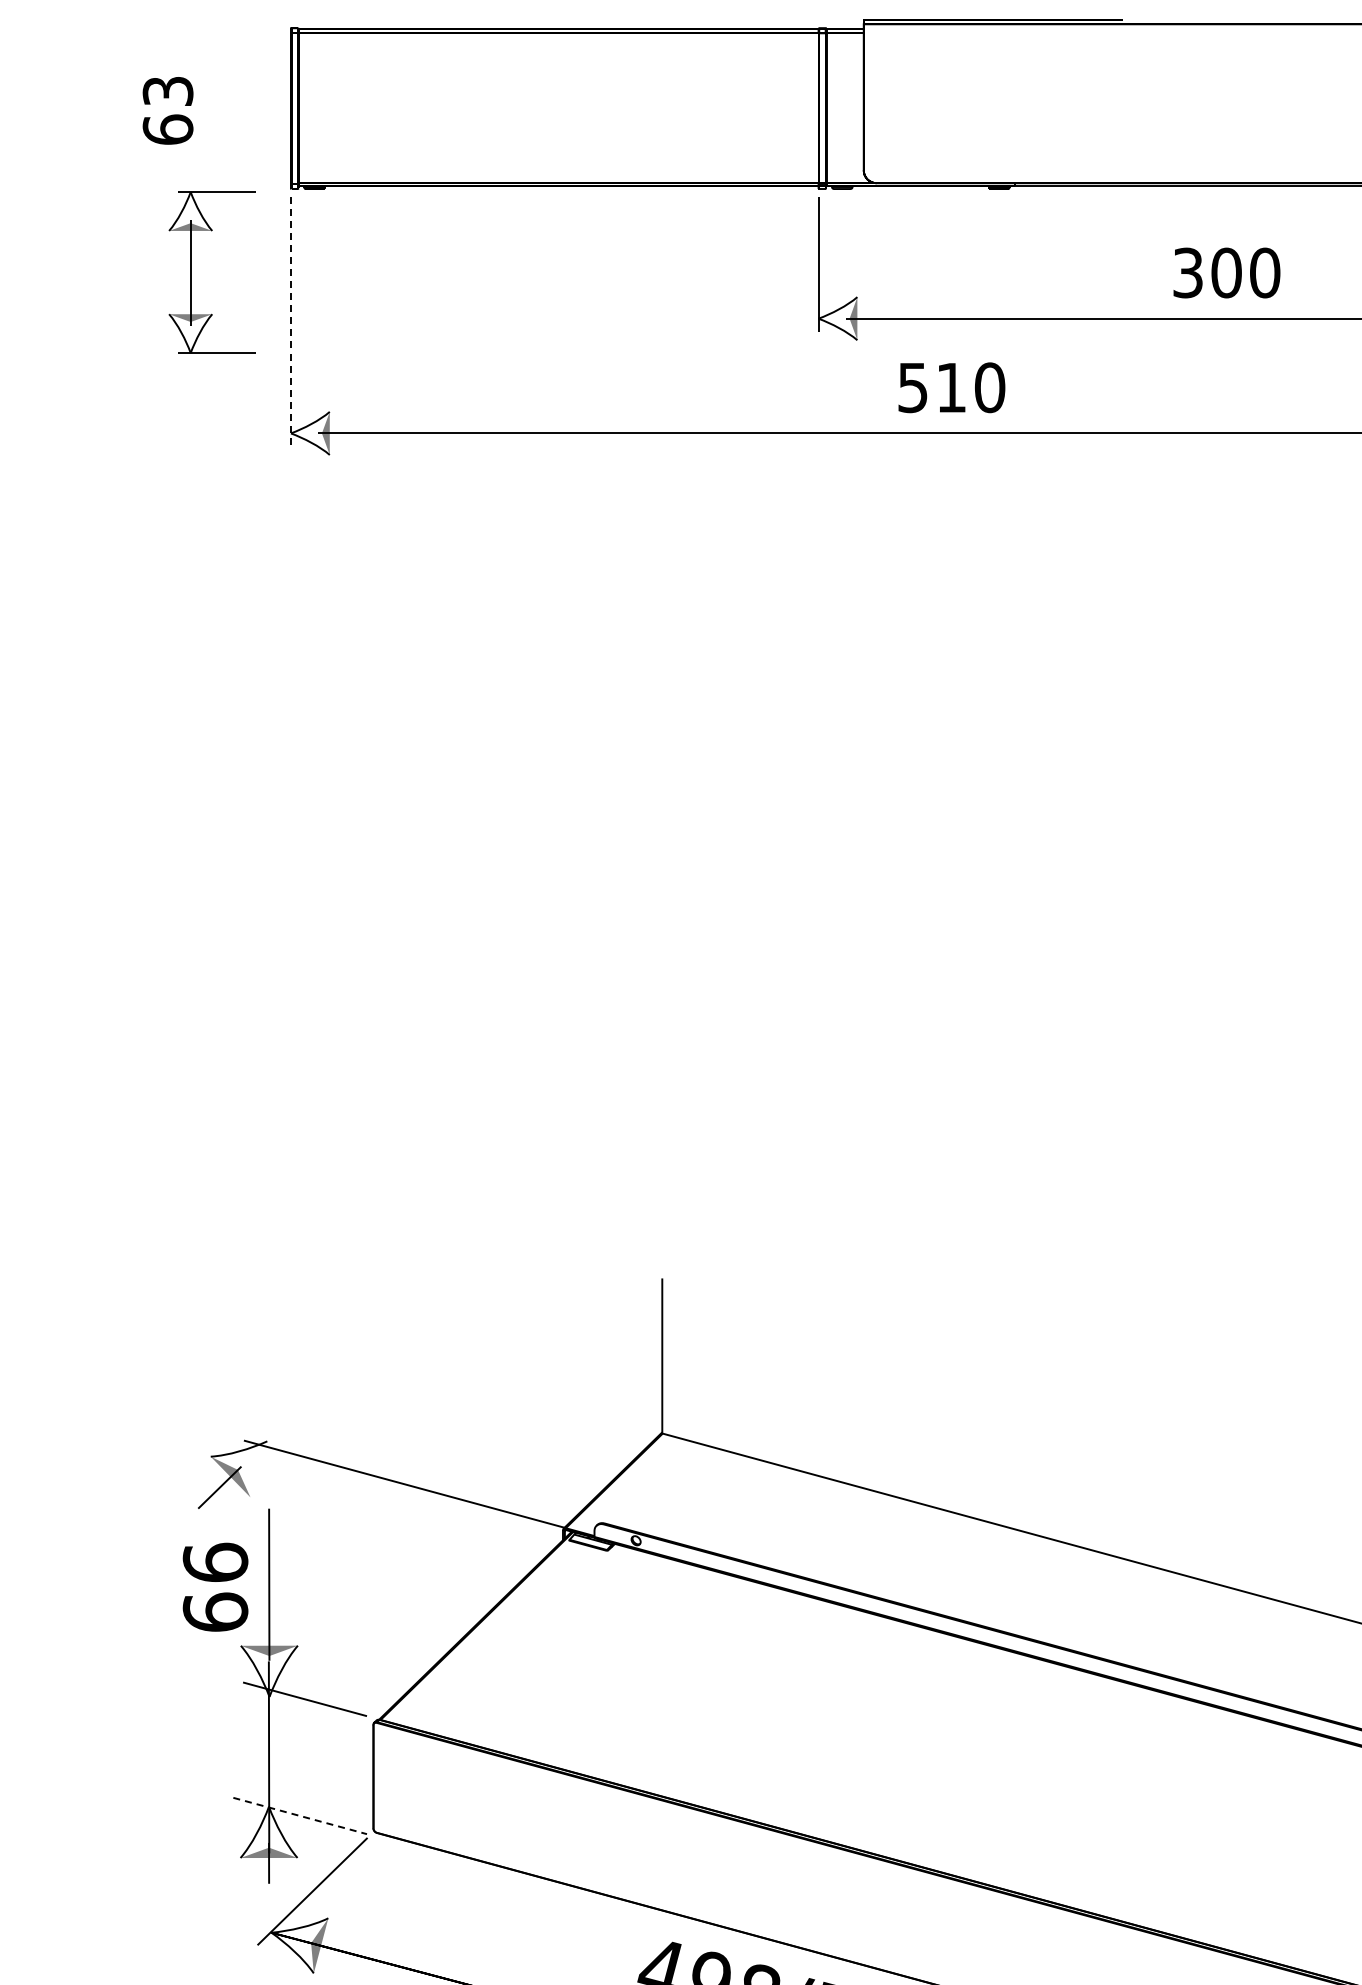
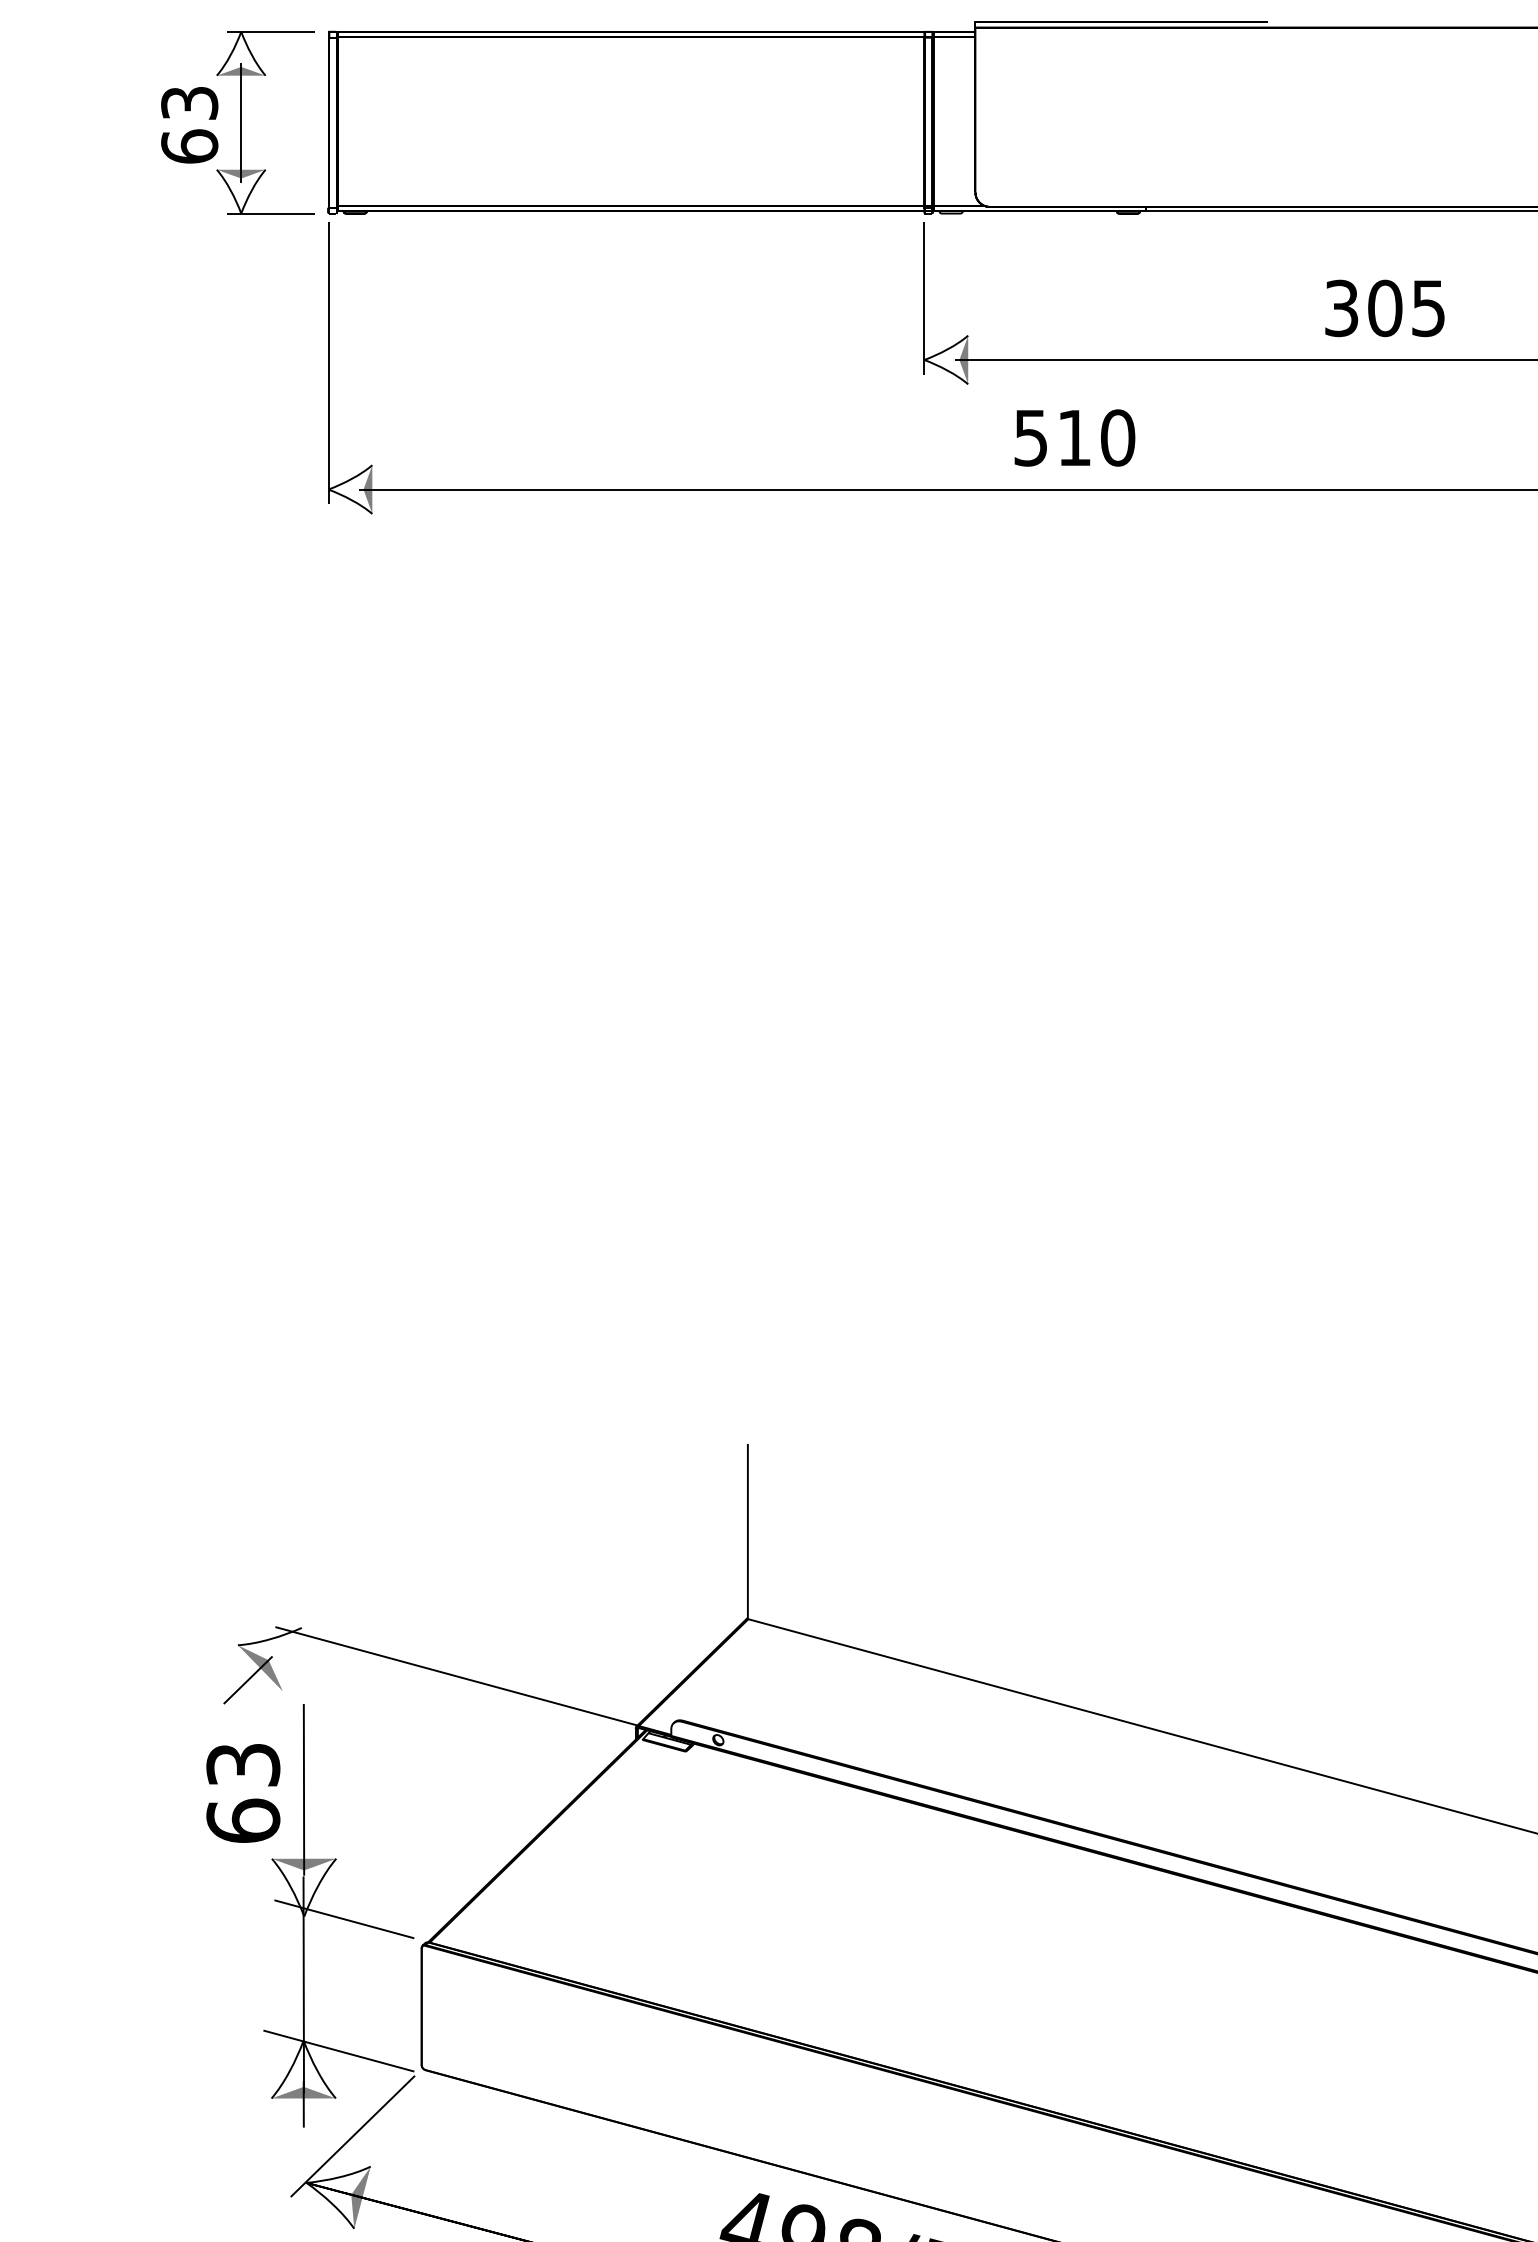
part: (191, 272) -> (242, 122), moved
text: (1265, 272) -> (1429, 307), 300 -> 305
line: (290, 321) -> (327, 363), dashed -> solid
text: (215, 1561) -> (243, 1763), 66 -> 63
line: (300, 1816) -> (339, 2051), dashed -> solid

